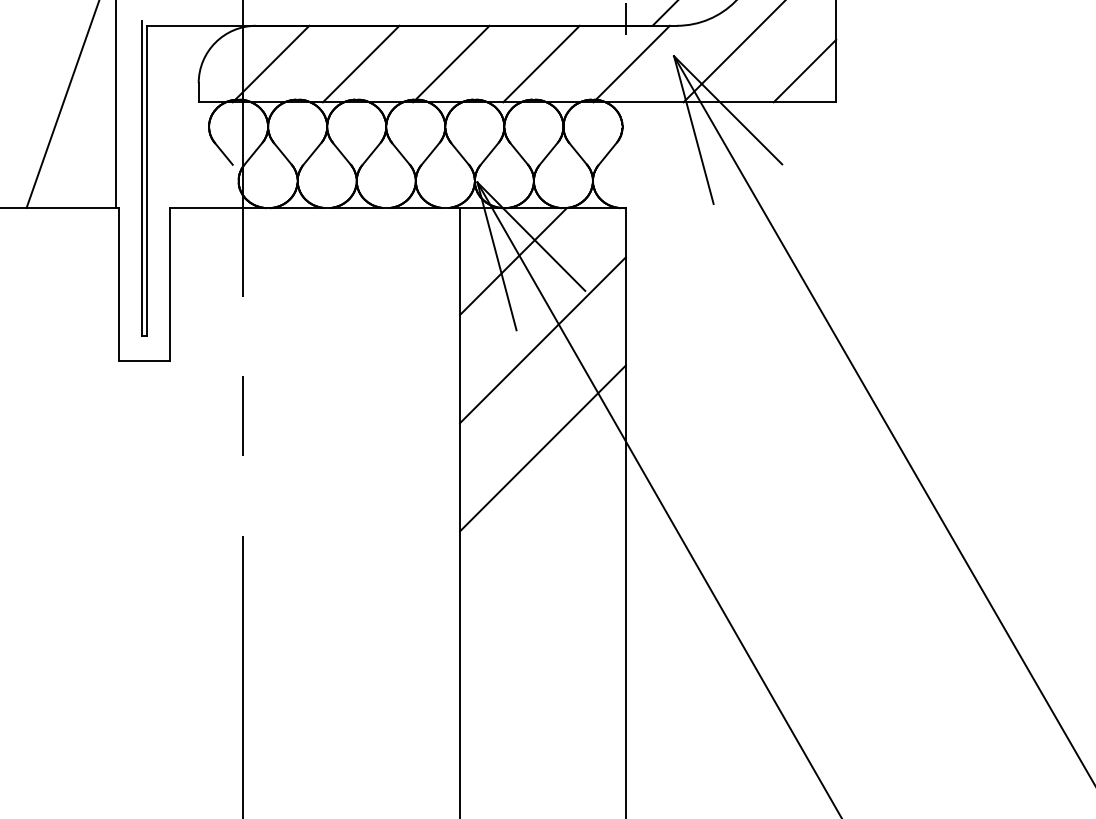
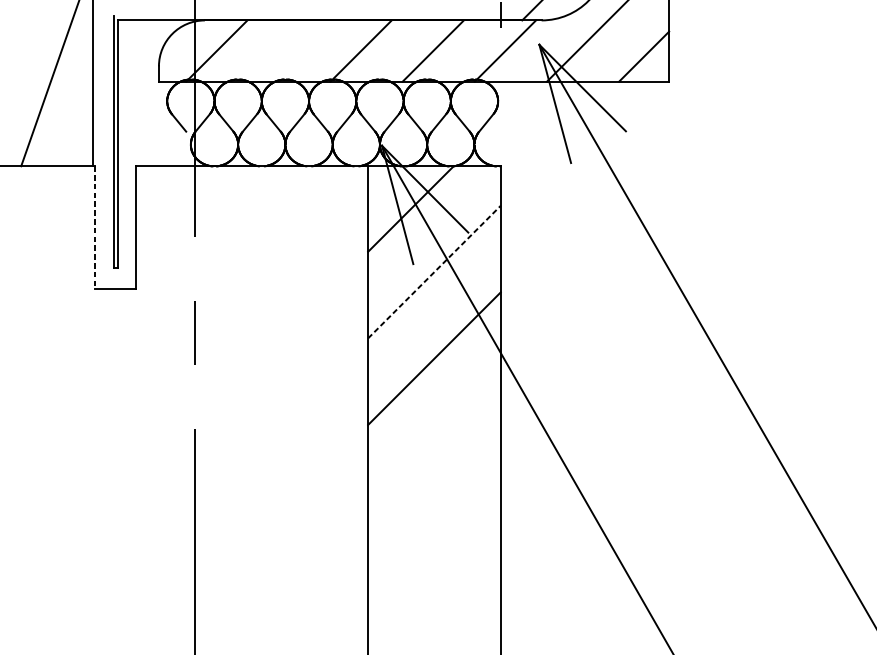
line: (360, 63) -> (288, 50), removed
line: (119, 285) -> (95, 228), solid -> dashed
line: (543, 339) -> (434, 271), solid -> dashed

